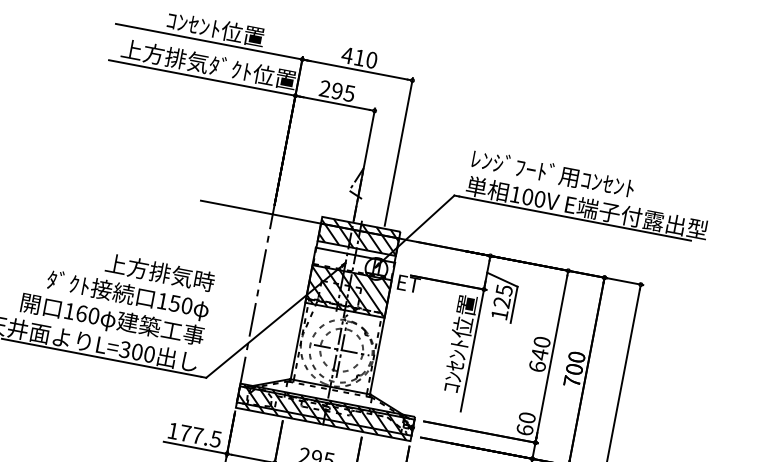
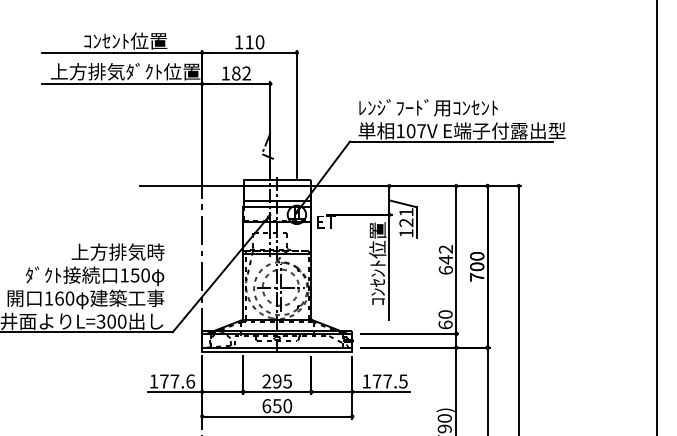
text: (346, 55) -> (238, 42), 410 -> 110
text: (337, 91) -> (236, 73), 295 -> 182
text: (539, 199) -> (421, 131), 100V -> 107V
hatch: (358, 236) -> (276, 190), removed
text: (504, 290) -> (406, 212), 125 -> 121
hatch: (348, 291) -> (277, 237), removed
text: (542, 342) -> (446, 249), 640 -> 642
hatch: (325, 411) -> (277, 341), removed
text: (215, 439) -> (190, 381), 177.5 -> 177.6

